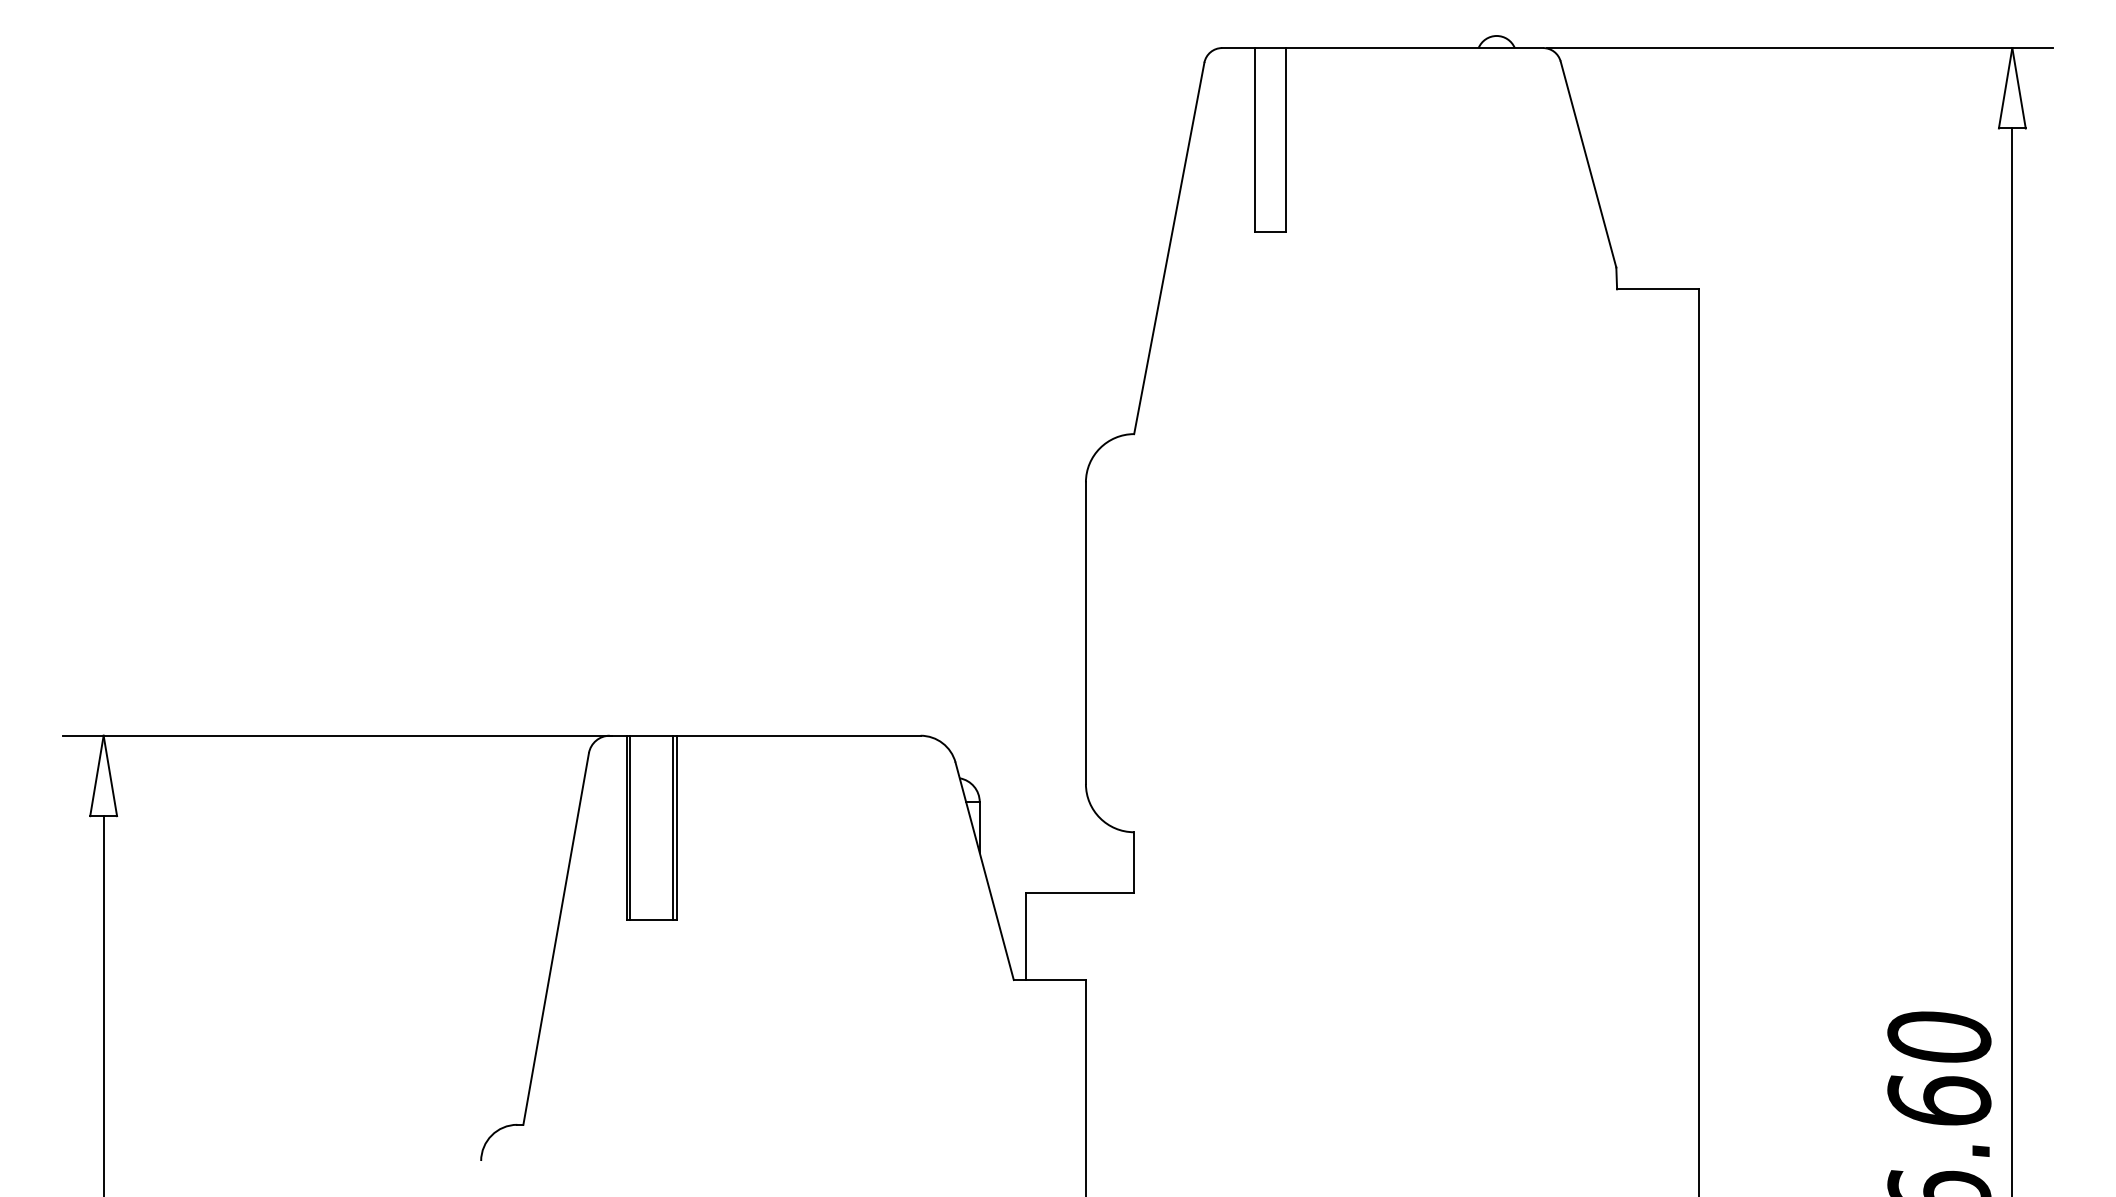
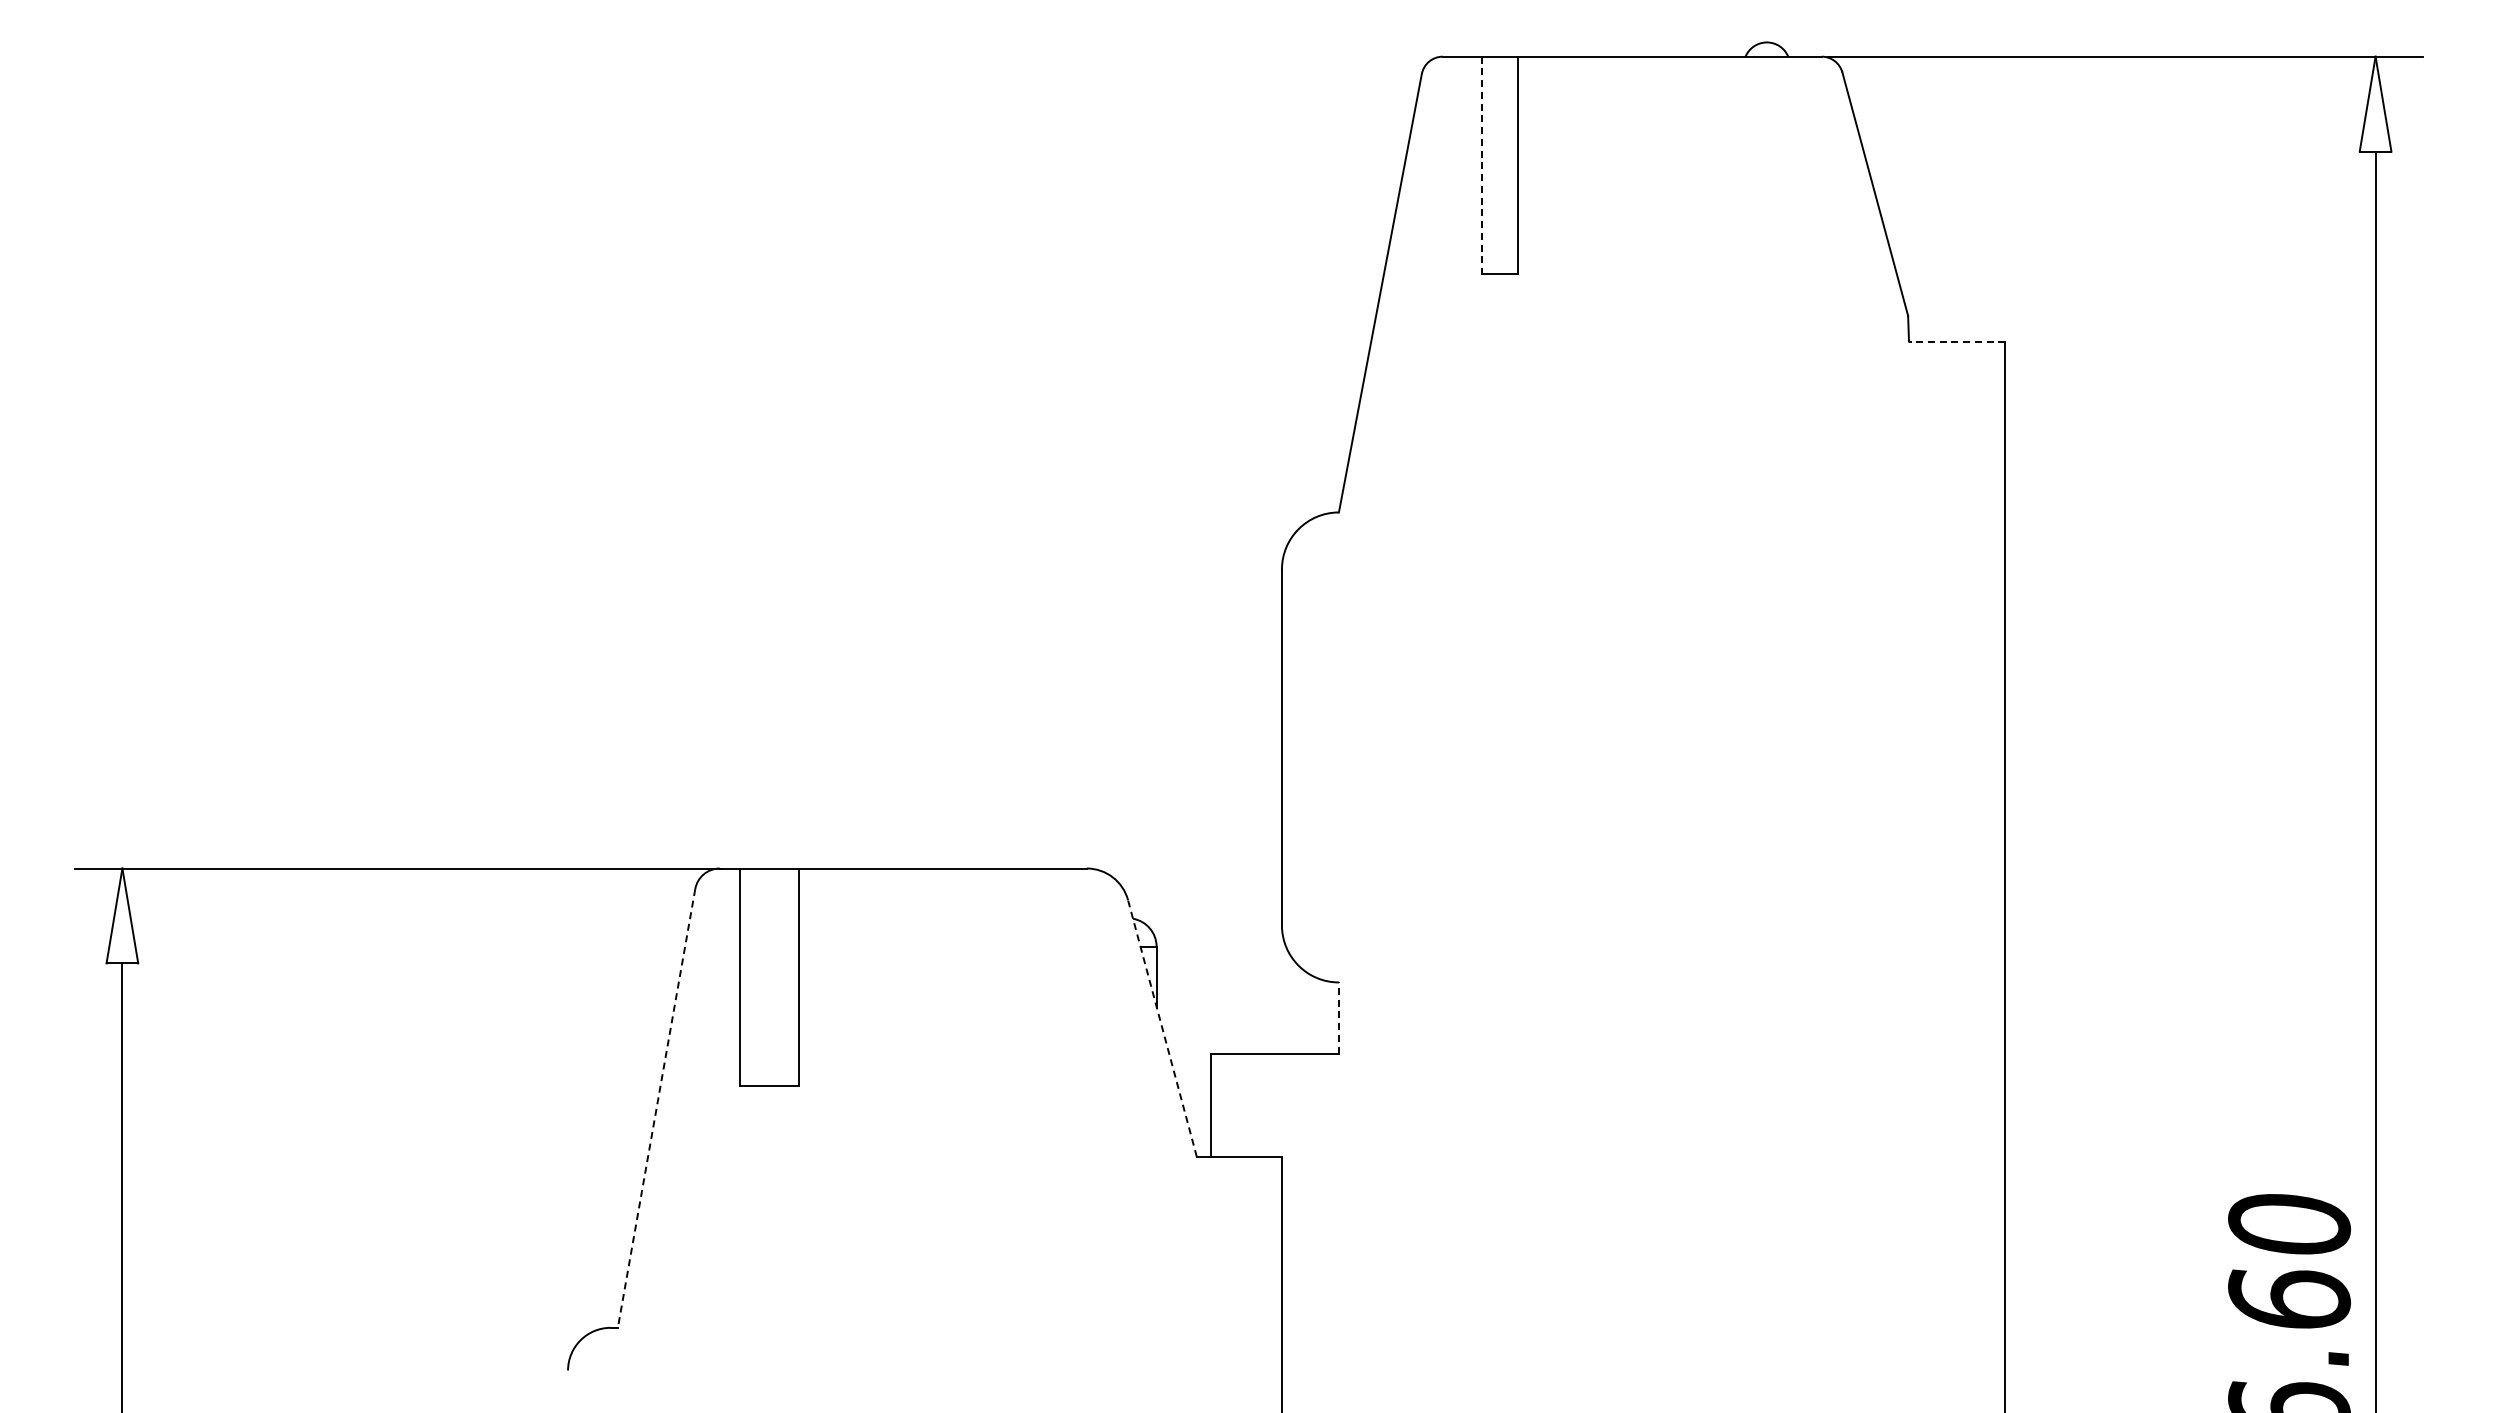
line: (1255, 140) -> (1482, 165), solid -> dashed
line: (1657, 289) -> (1956, 341), solid -> dashed
line: (630, 827) -> (744, 976), removed
line: (672, 827) -> (794, 976), removed
line: (1133, 862) -> (1338, 1018), solid -> dashed
line: (984, 871) -> (1162, 1028), solid -> dashed
line: (556, 939) -> (656, 1108), solid -> dashed

